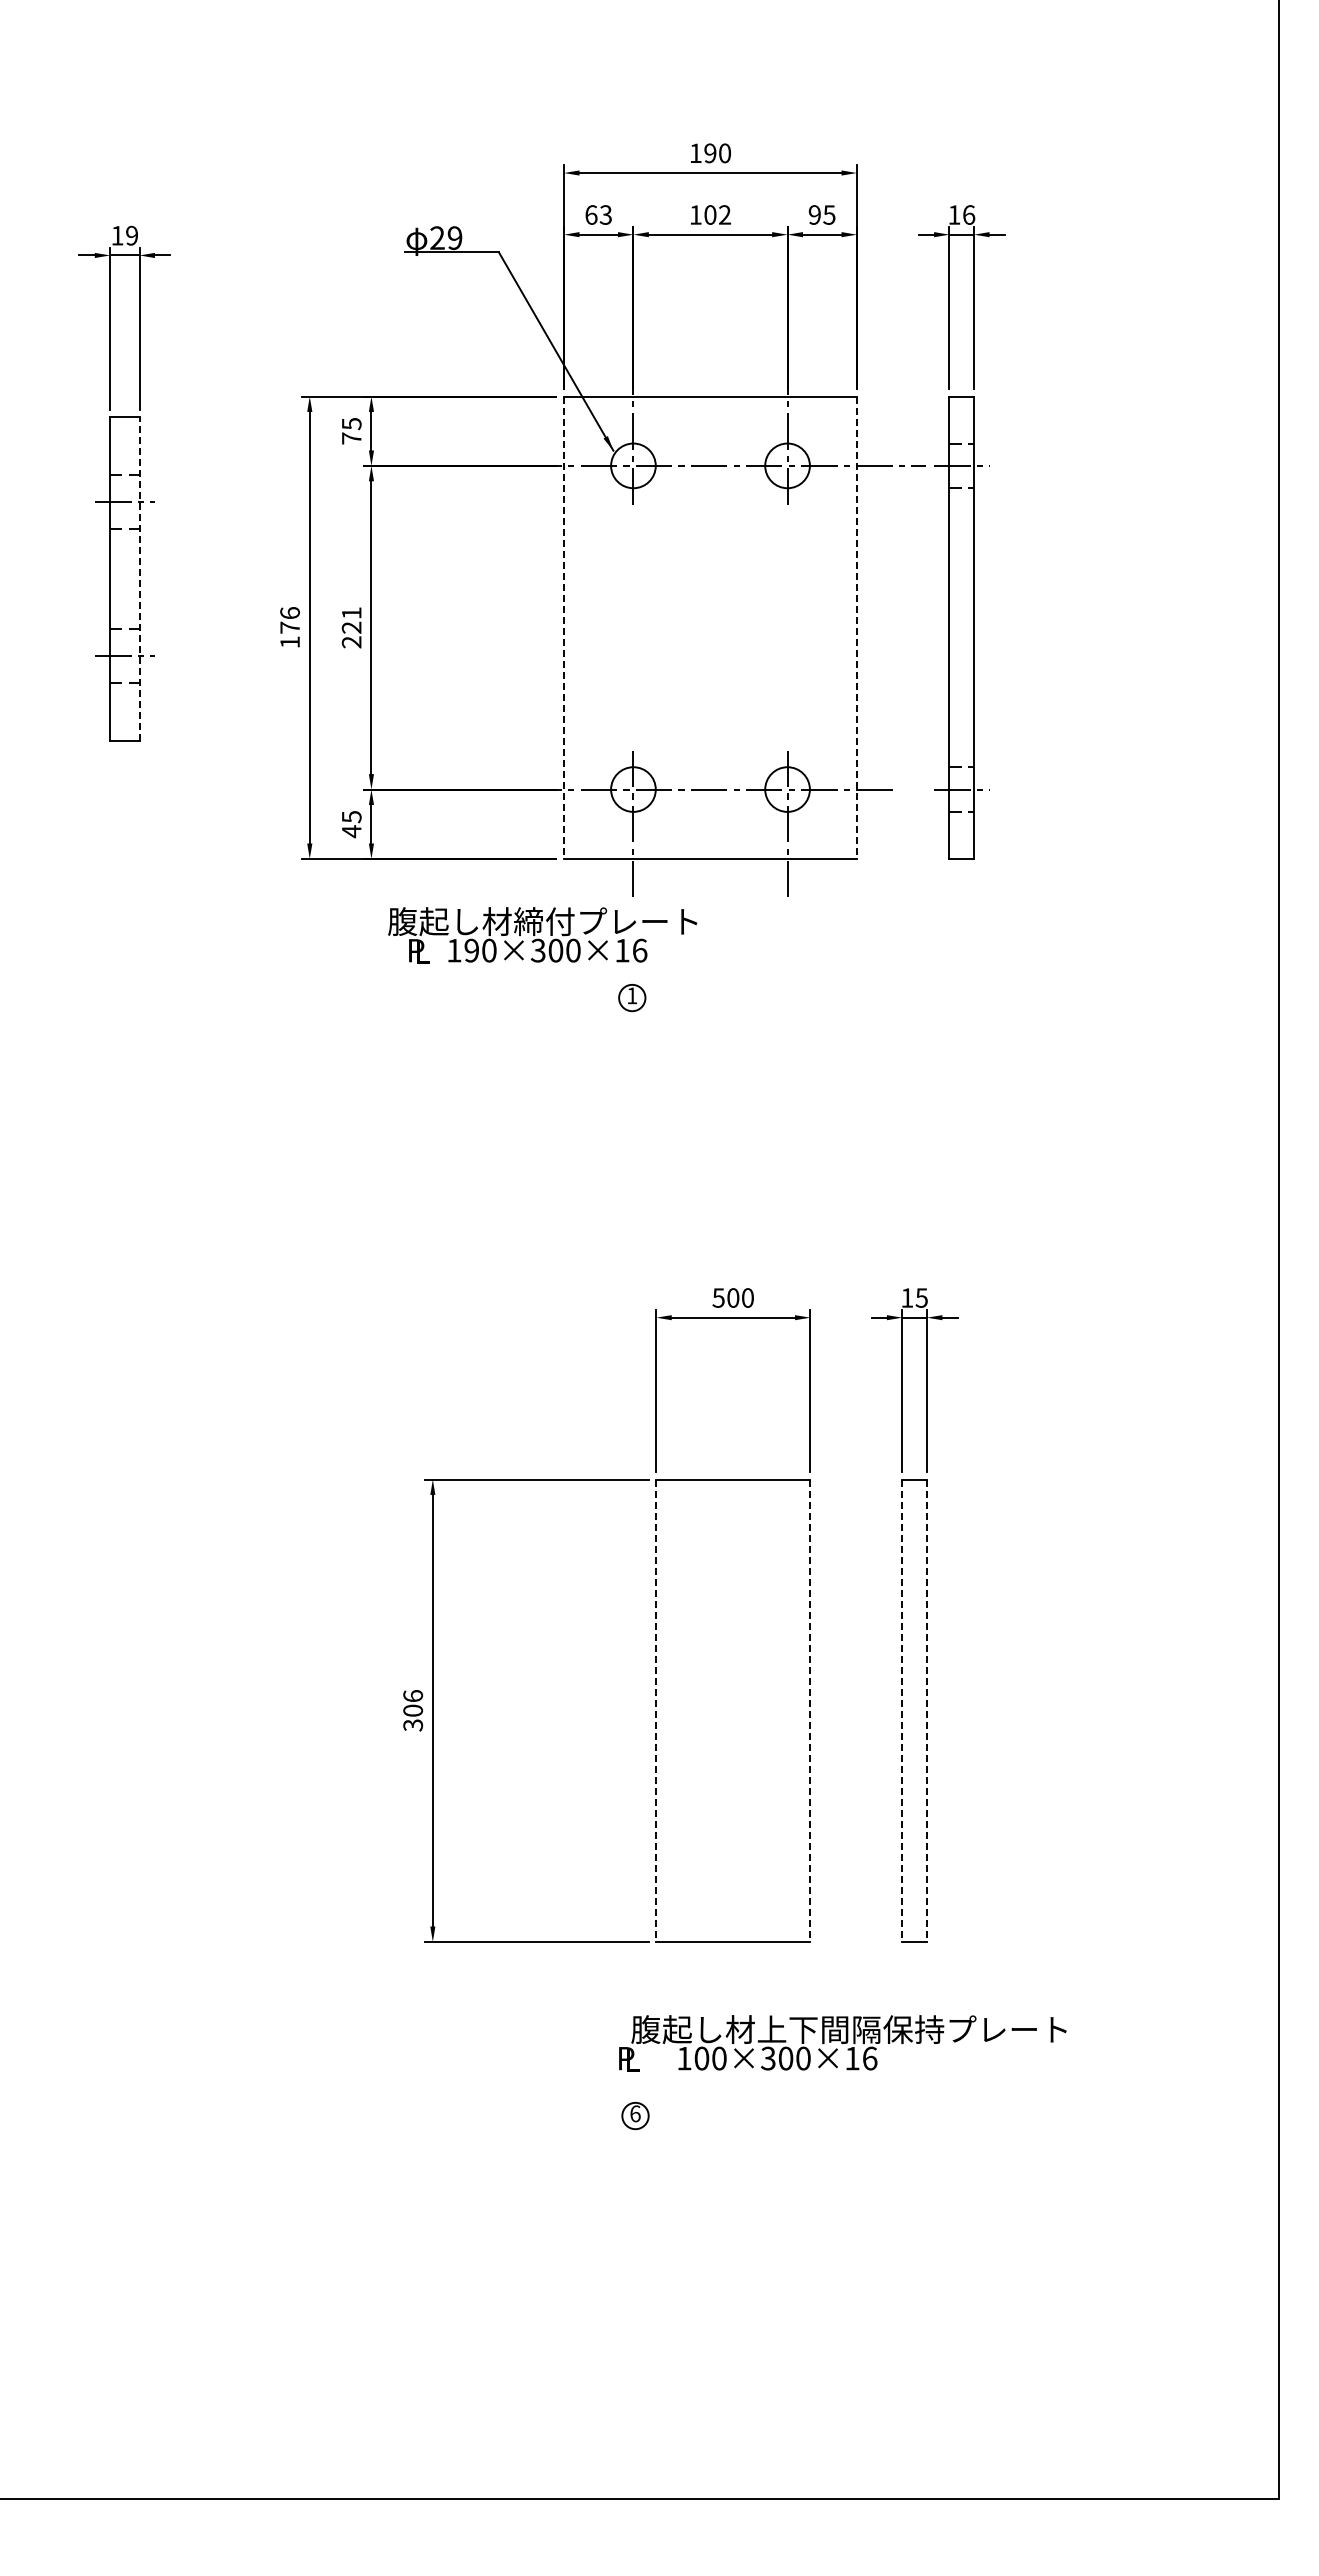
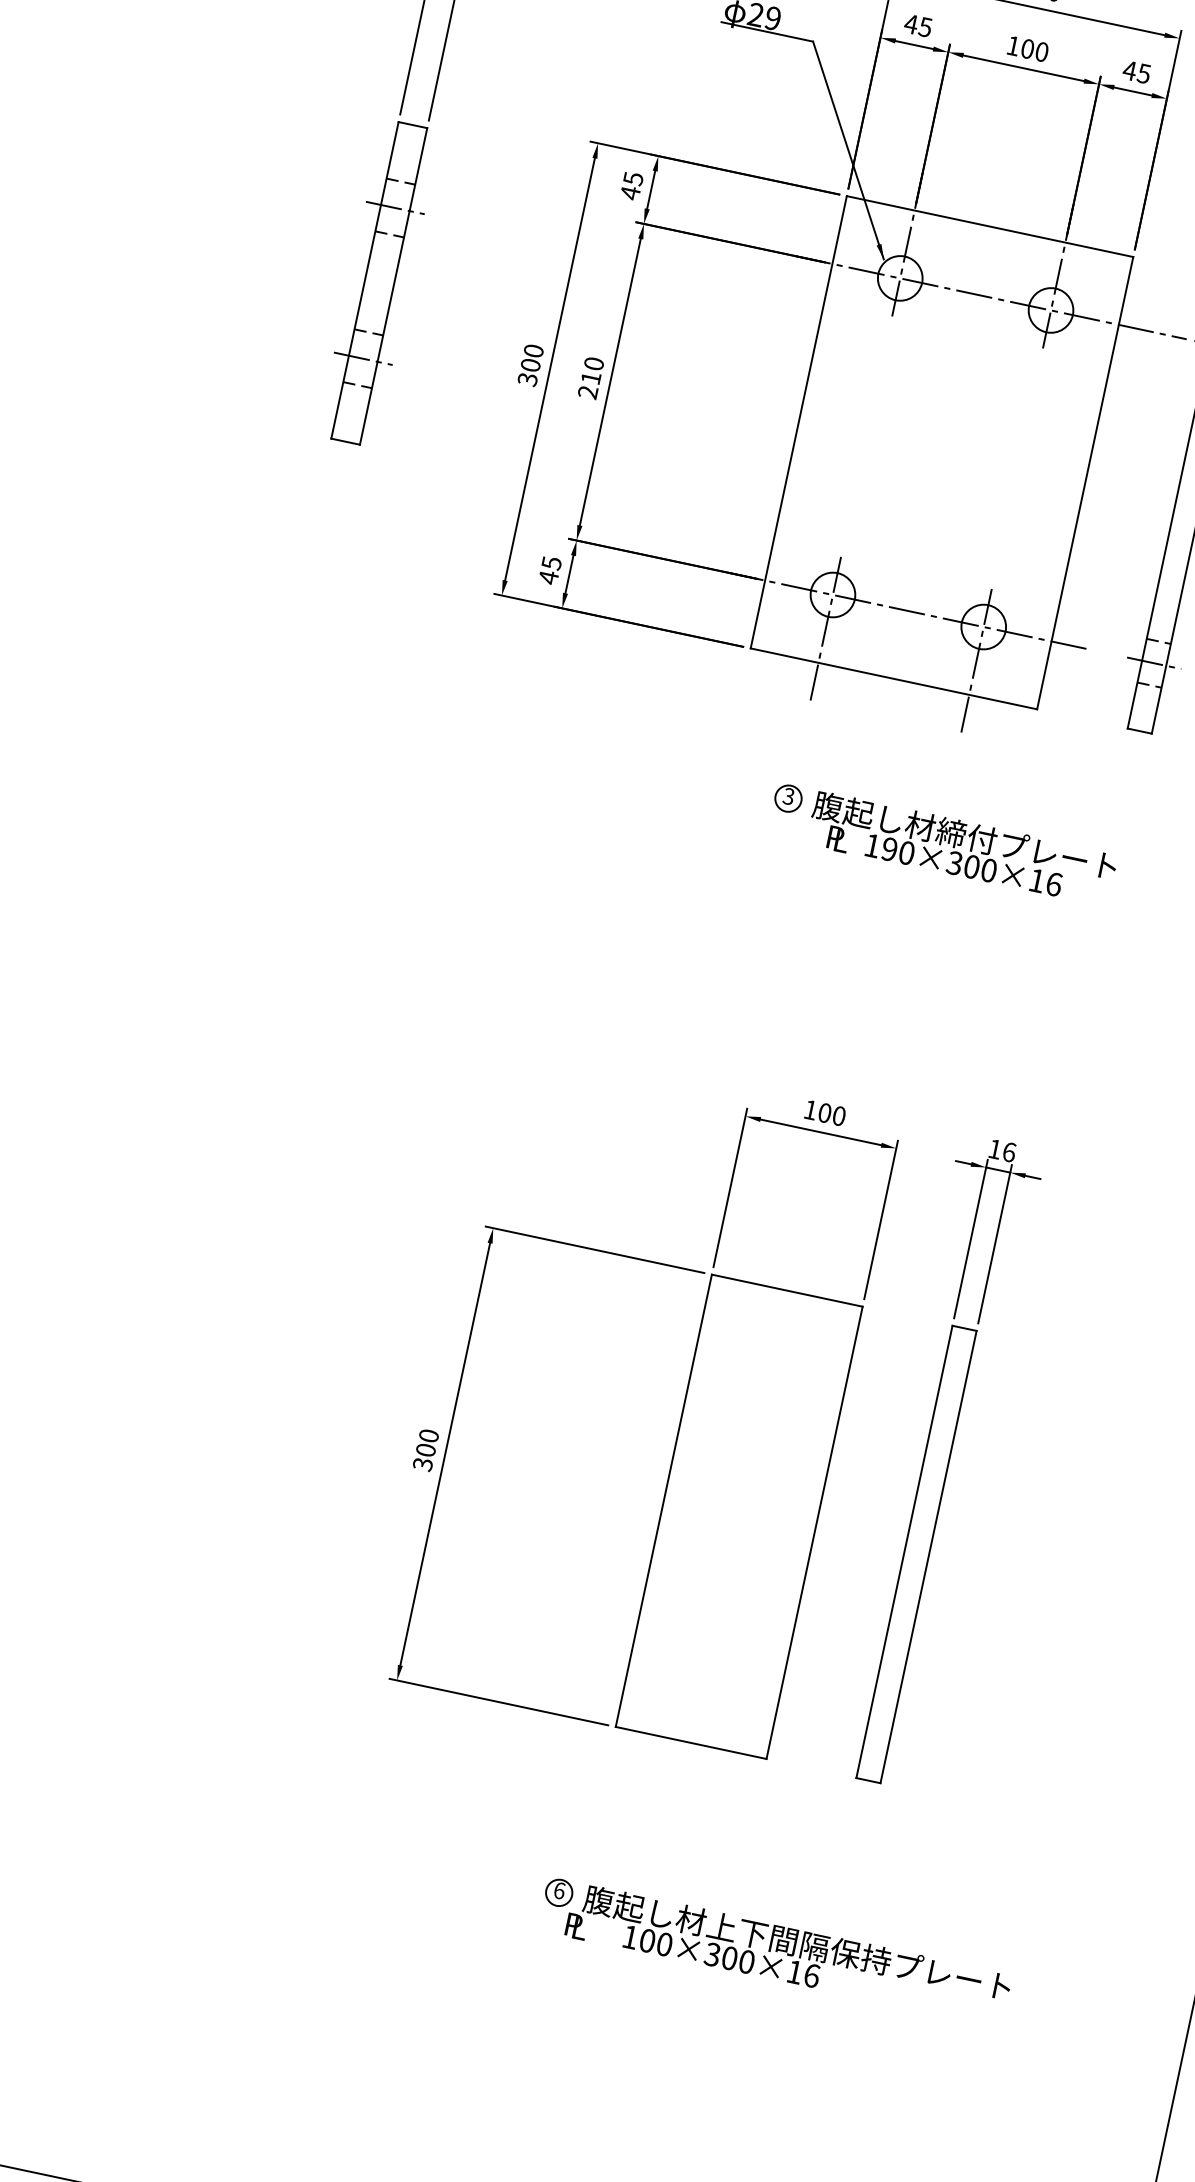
text: (597, 214) -> (917, 25), 63 -> 45
text: (725, 214) -> (1042, 51), 102 -> 100
text: (814, 214) -> (1129, 70), 95 -> 45
text: (351, 438) -> (630, 192), 75 -> 45
line: (139, 579) -> (393, 286), dashed -> solid
text: (351, 620) -> (592, 371), 221 -> 210
text: (289, 627) -> (530, 364), 176 -> 300
line: (564, 628) -> (799, 423), dashed -> solid
line: (856, 628) -> (1084, 483), dashed -> solid
text: (542, 935) -> (961, 849), moved
text: (632, 995) -> (789, 796), 1 -> 3
text: (718, 1297) -> (810, 1109), 500 -> 100
text: (921, 1297) -> (1009, 1151), 15 -> 16
text: (412, 1696) -> (428, 1436), 306 -> 300
line: (656, 1711) -> (663, 1501), dashed -> solid
line: (810, 1711) -> (814, 1533), dashed -> solid
line: (902, 1711) -> (904, 1552), dashed -> solid
line: (926, 1711) -> (927, 1557), dashed -> solid
text: (842, 2043) -> (788, 1955), moved

